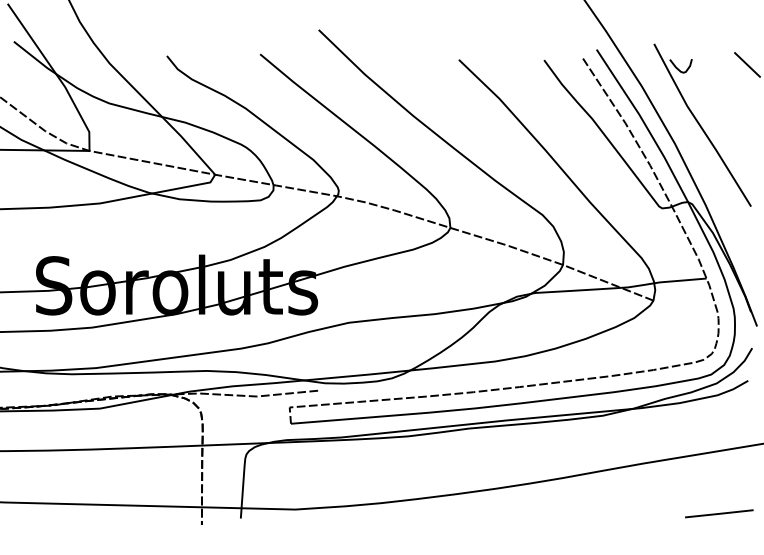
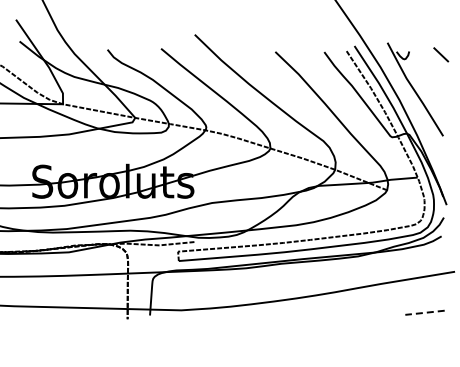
line: (720, 513) -> (425, 312), solid -> dashed

